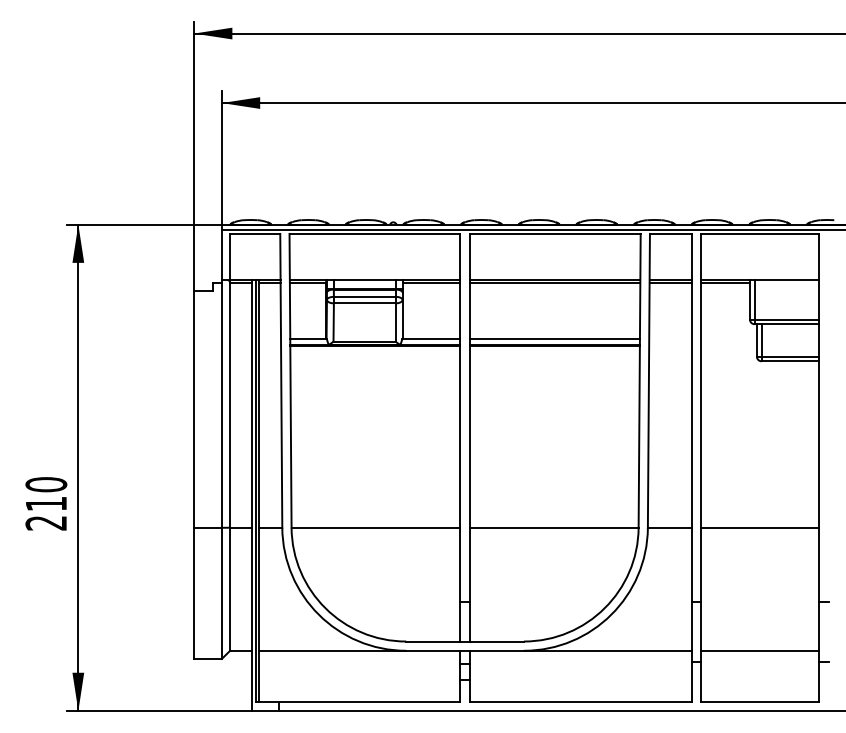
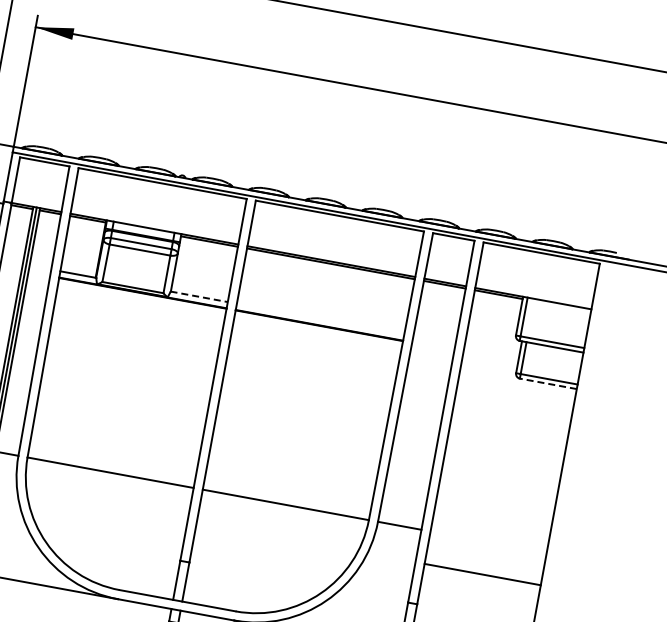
line: (431, 338) -> (199, 296), solid -> dashed
line: (554, 338) -> (320, 318), removed
line: (790, 361) -> (548, 384), solid -> dashed
line: (760, 527) -> (482, 574), moved

